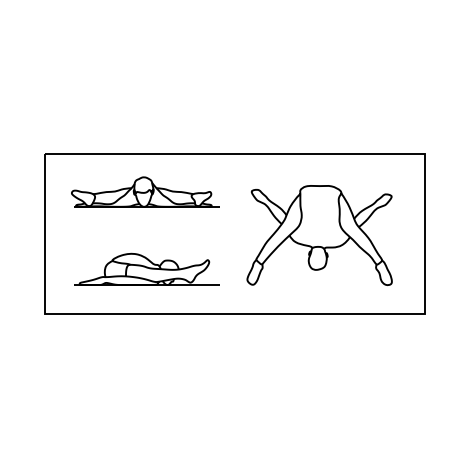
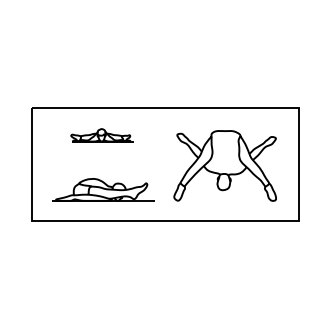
part: (145, 191) -> (102, 134), size x0.6

